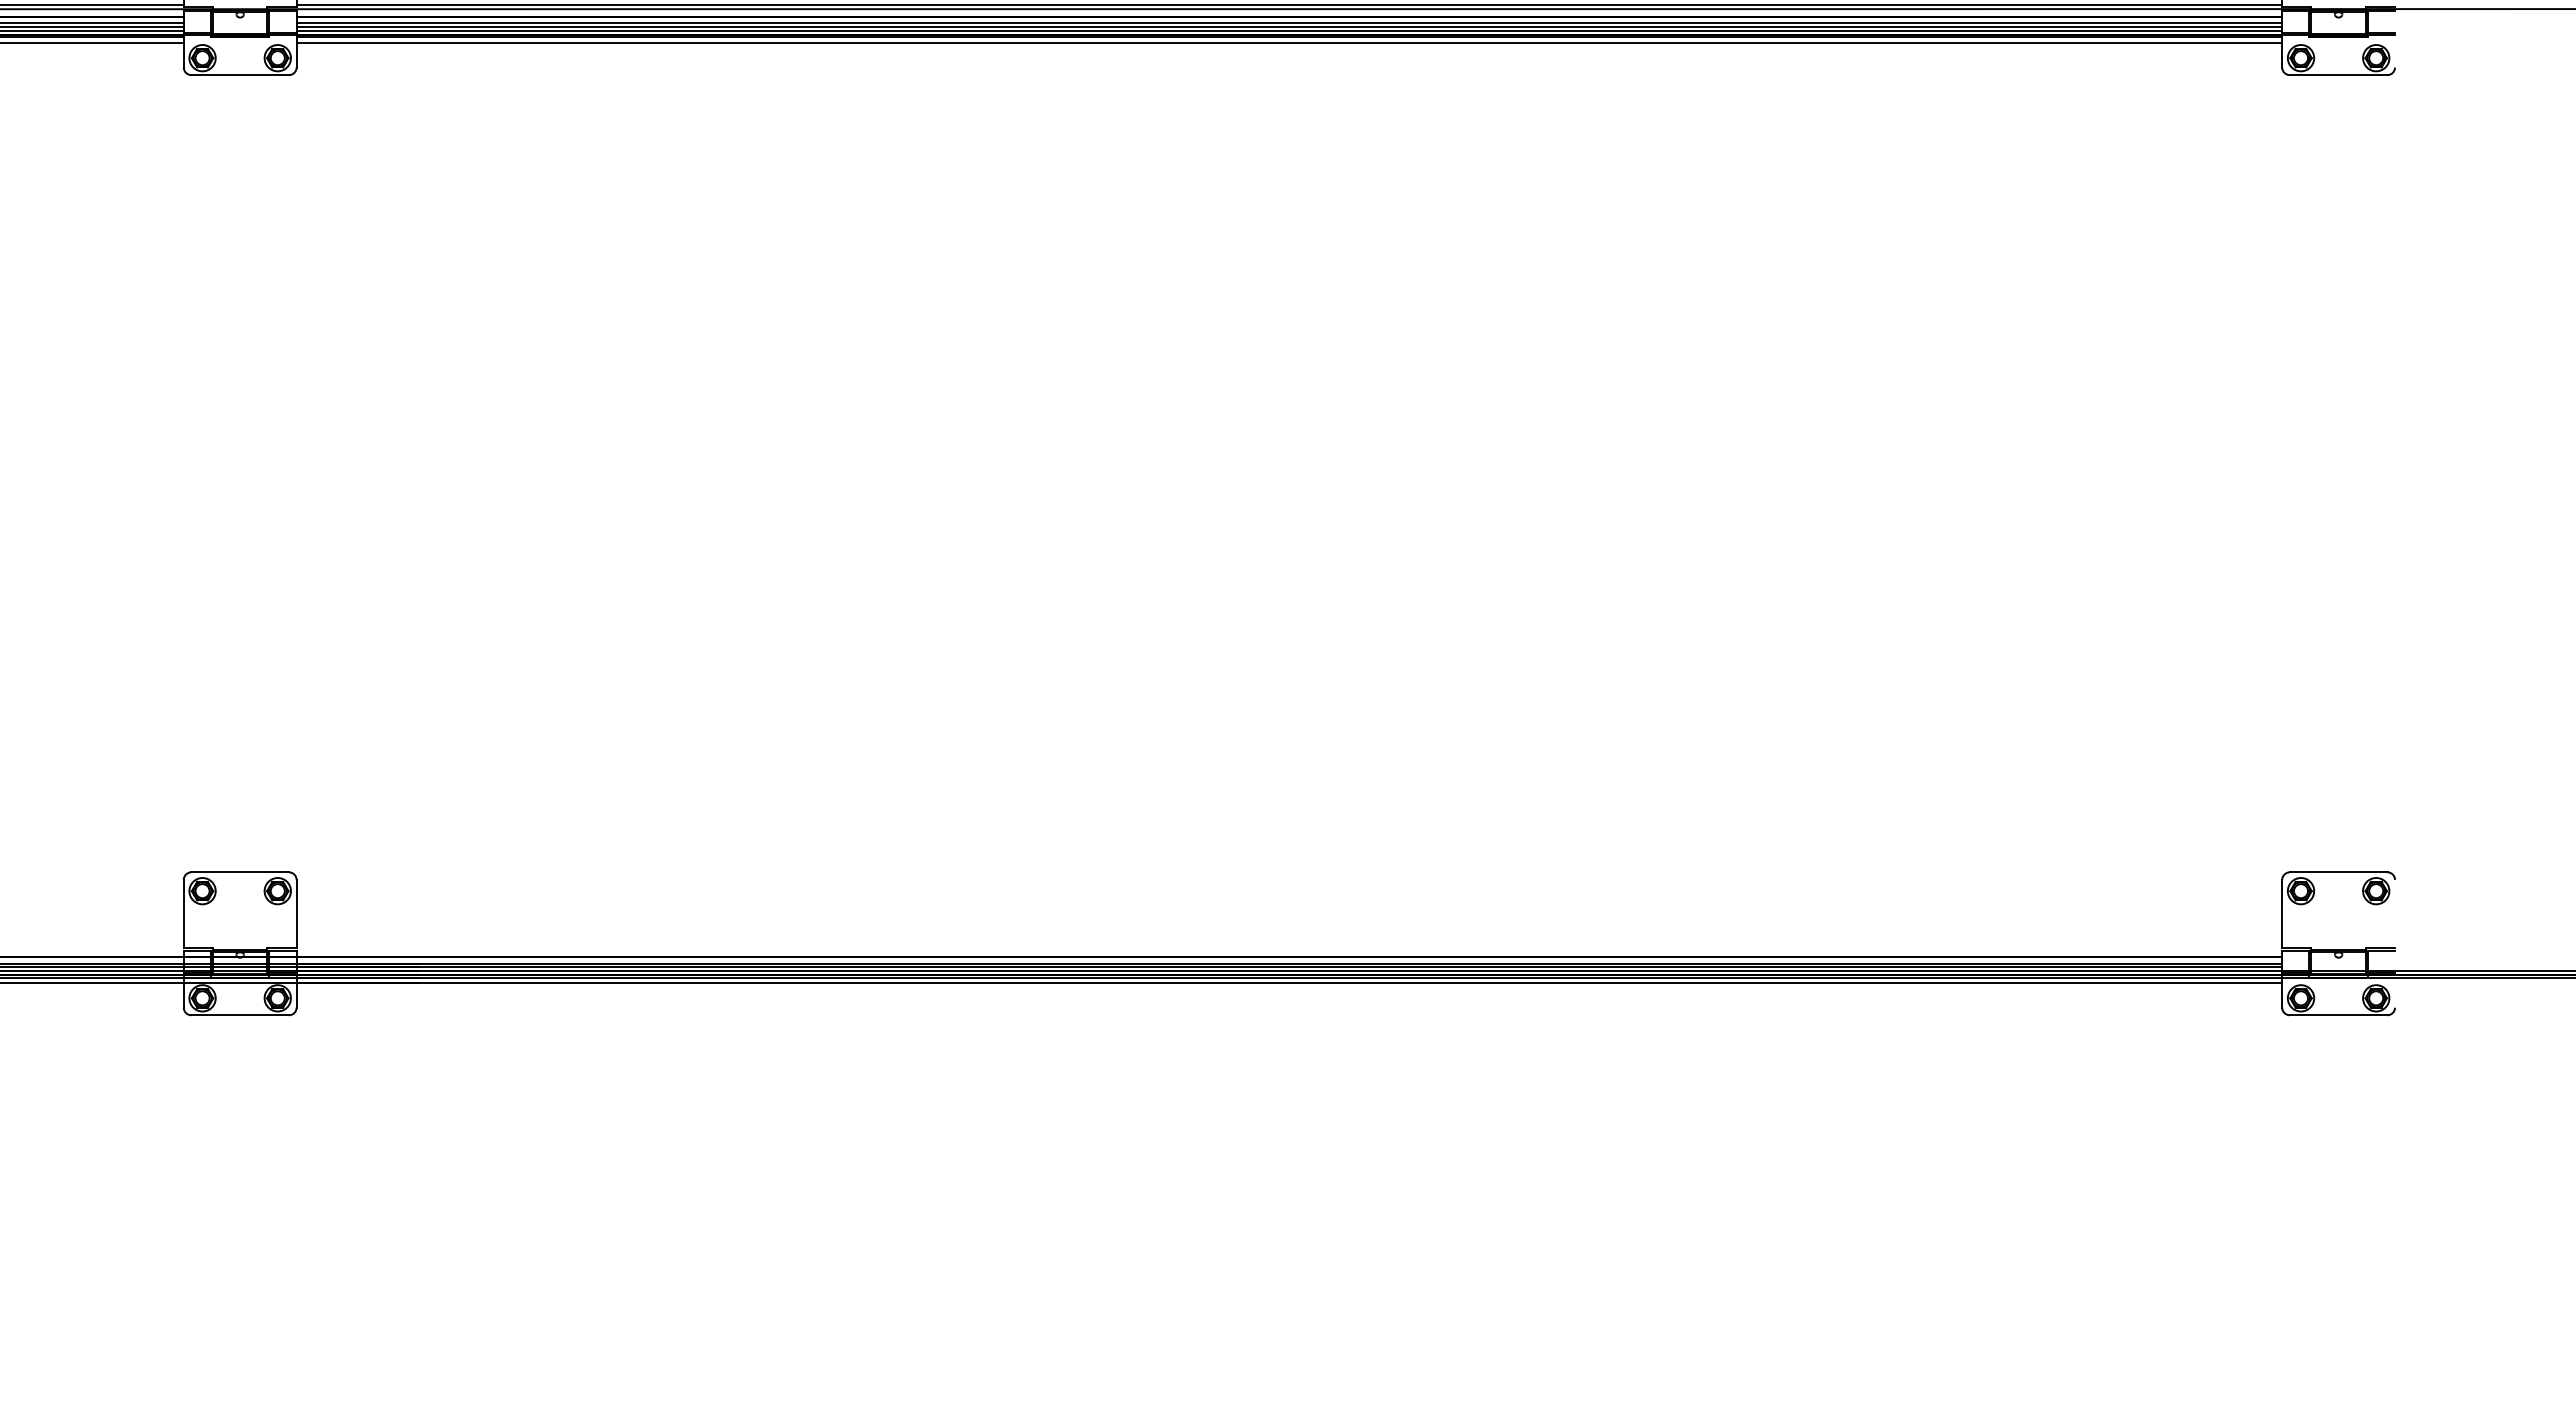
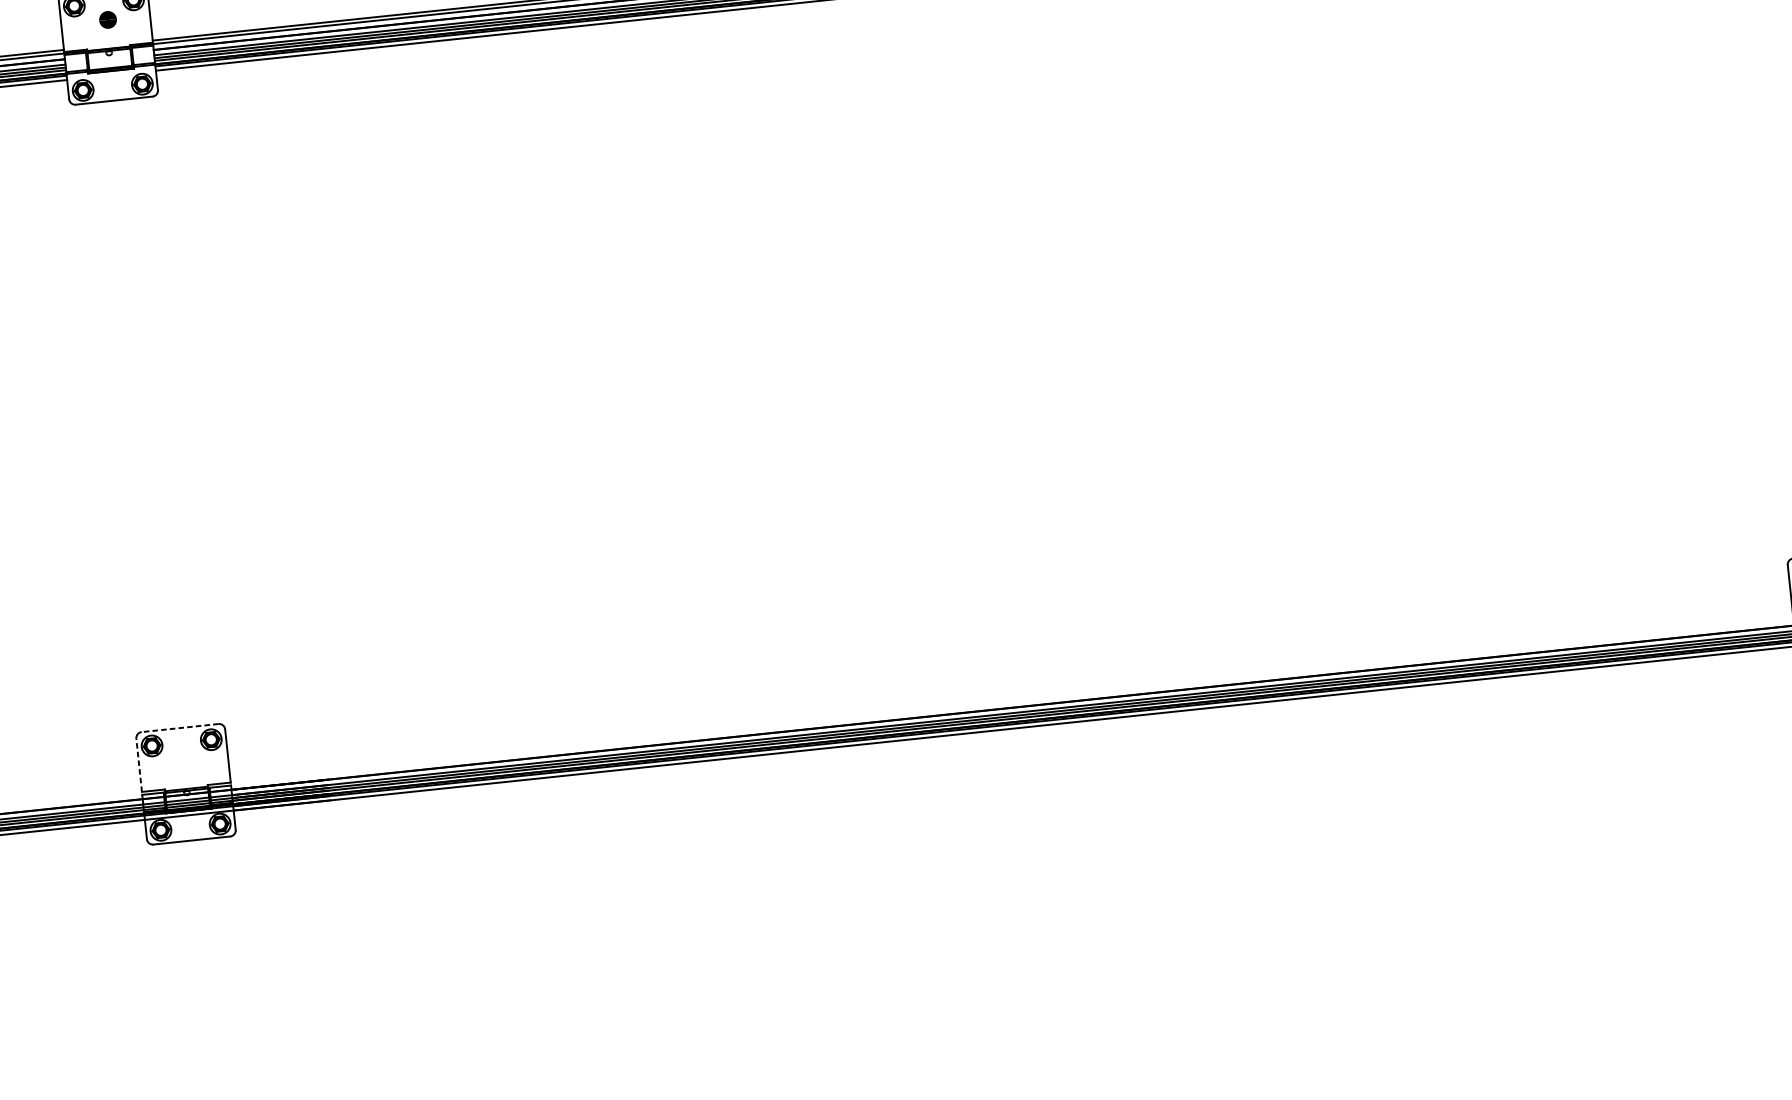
line: (240, 872) -> (180, 728), solid -> dashed
line: (183, 913) -> (138, 765), solid -> dashed

